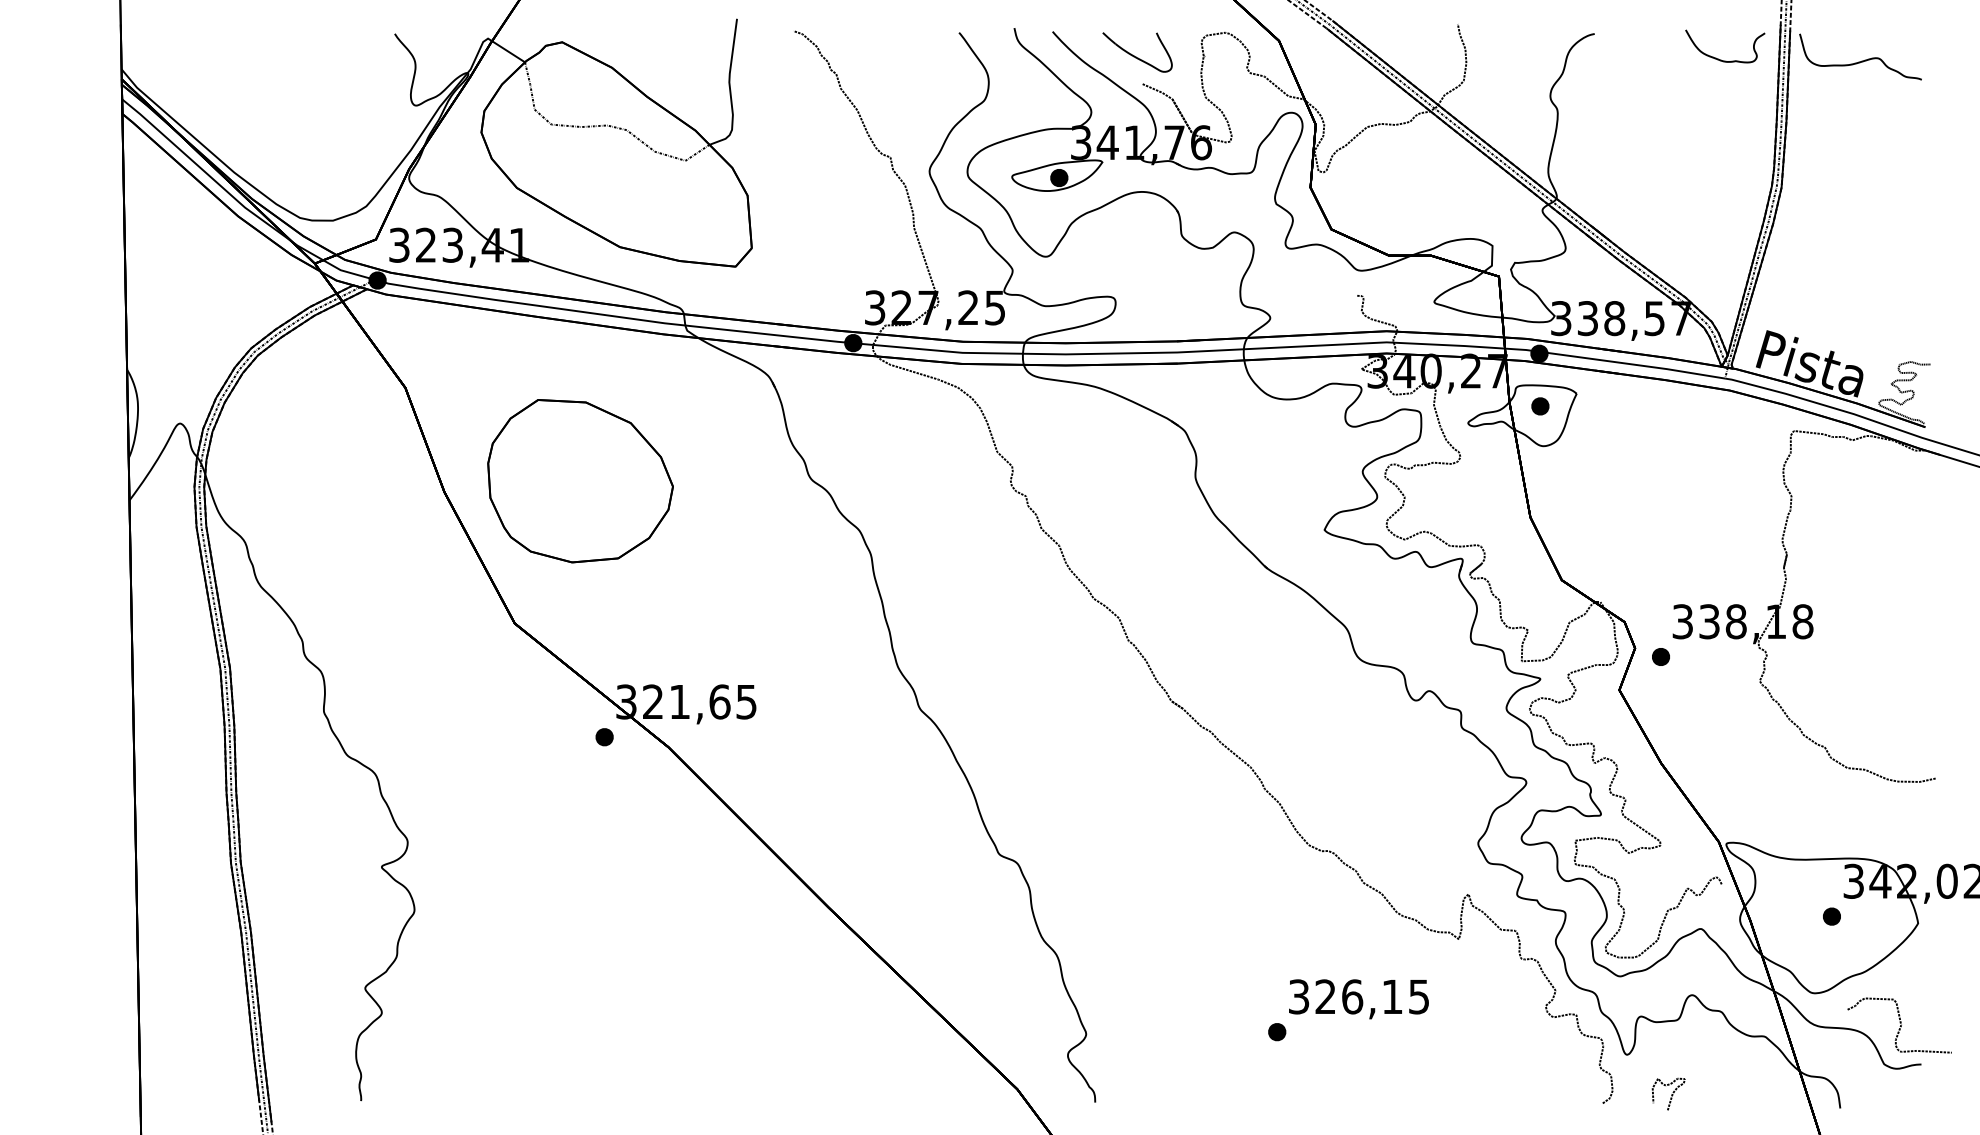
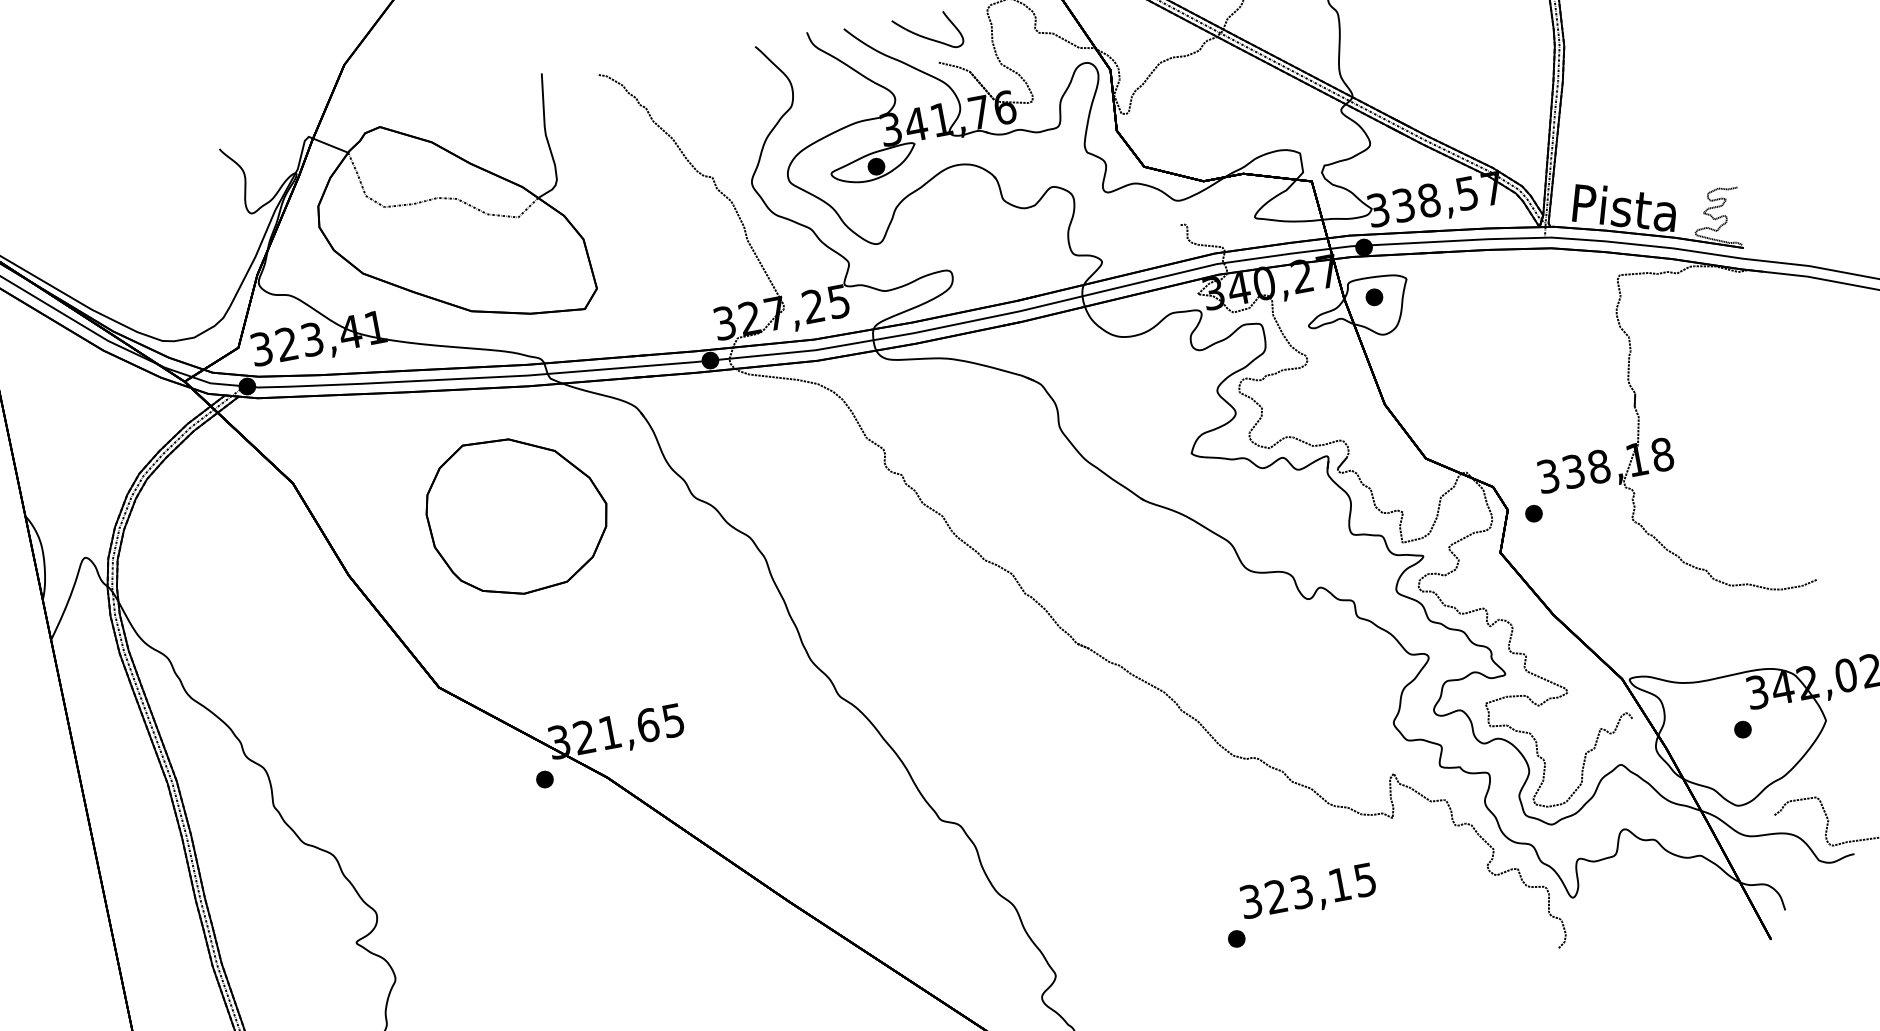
part: (580, 481) -> (517, 515), moved
text: (1352, 996) -> (1301, 891), 326,15 -> 323,15
curve: (1671, 1094) -> (1622, 927), removed

